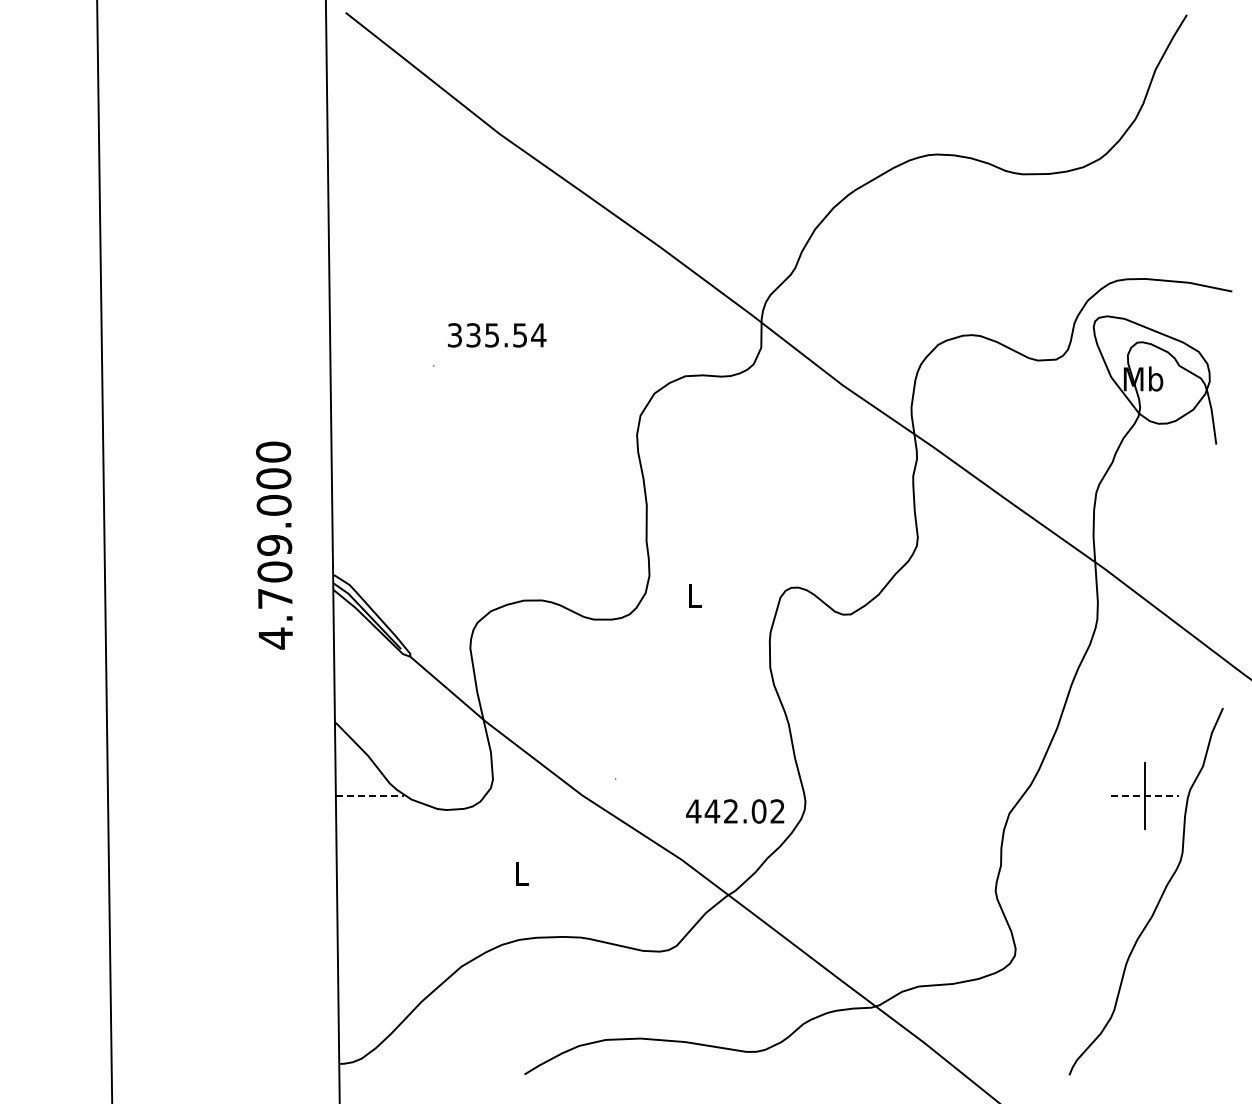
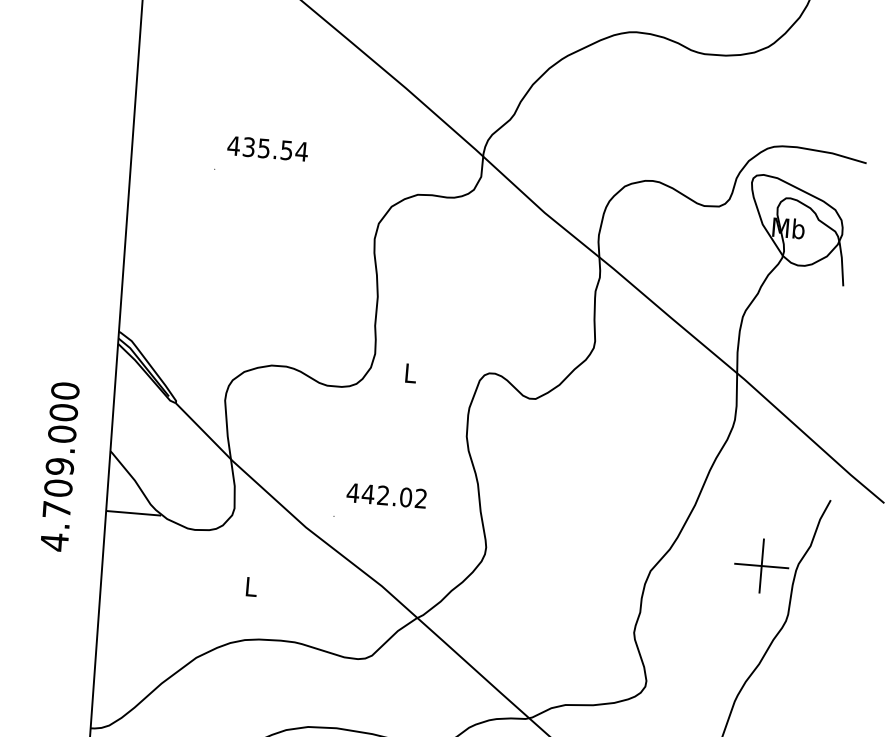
text: (454, 335) -> (233, 146), 335.54 -> 435.54
text: (274, 545) -> (59, 466), moved
line: (369, 795) -> (133, 512), dashed -> solid
line: (1145, 795) -> (762, 565), dashed -> solid
text: (735, 811) -> (386, 495), moved

